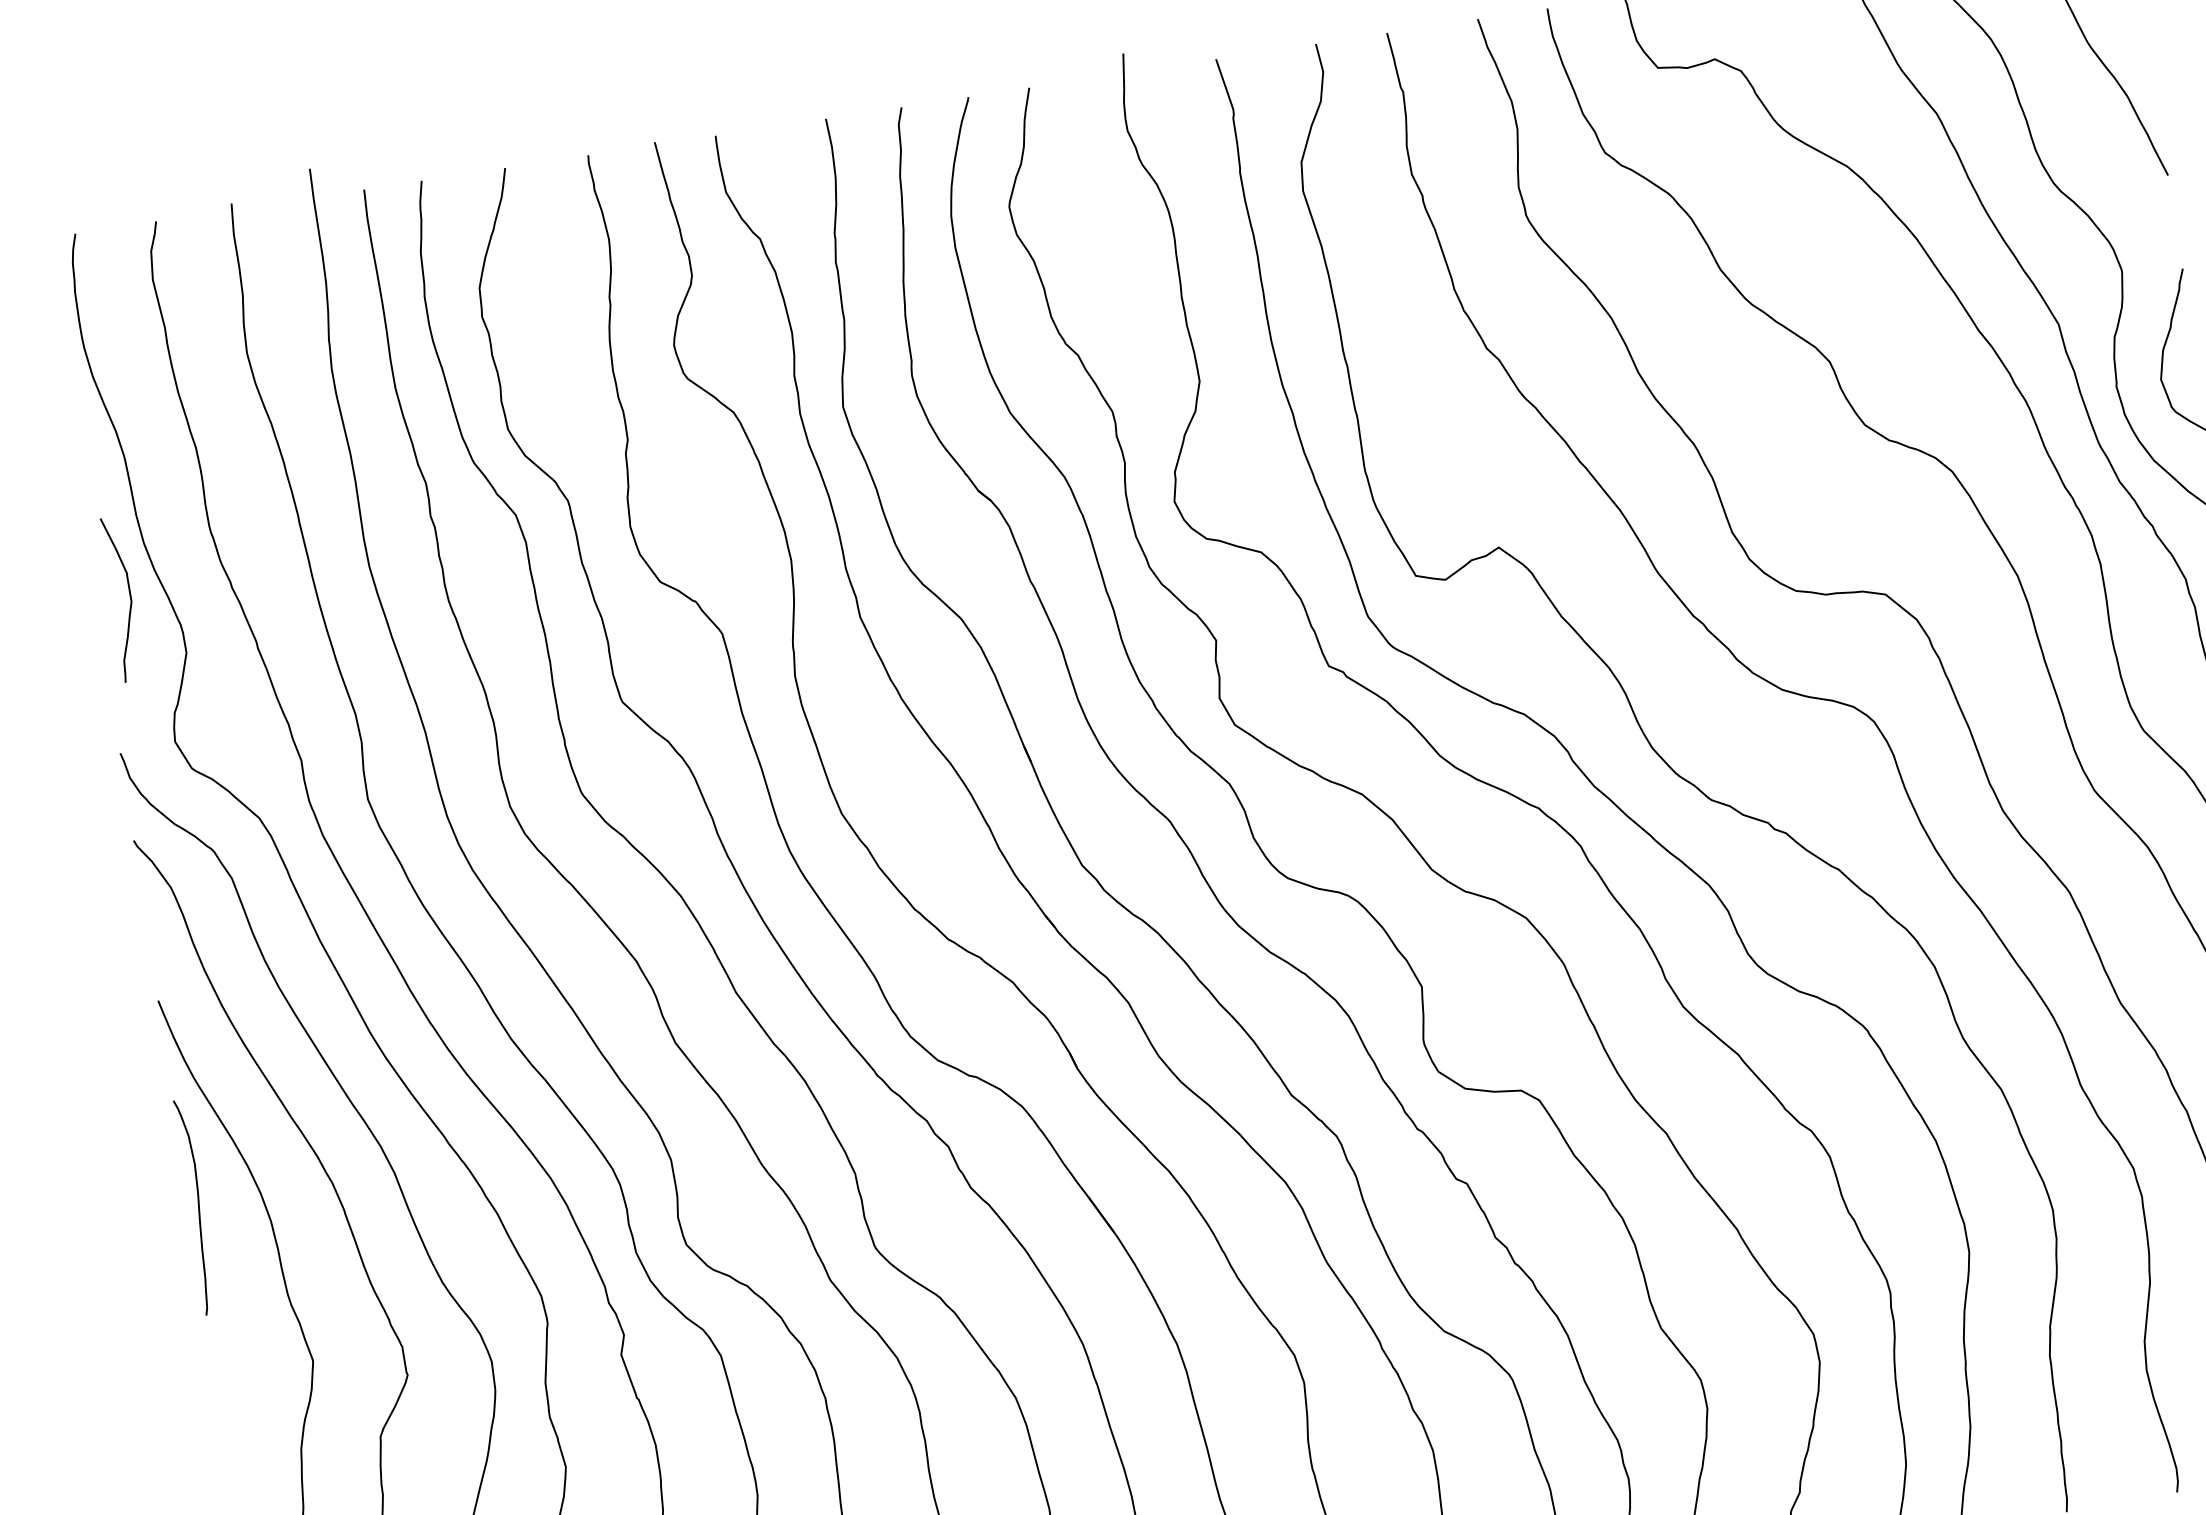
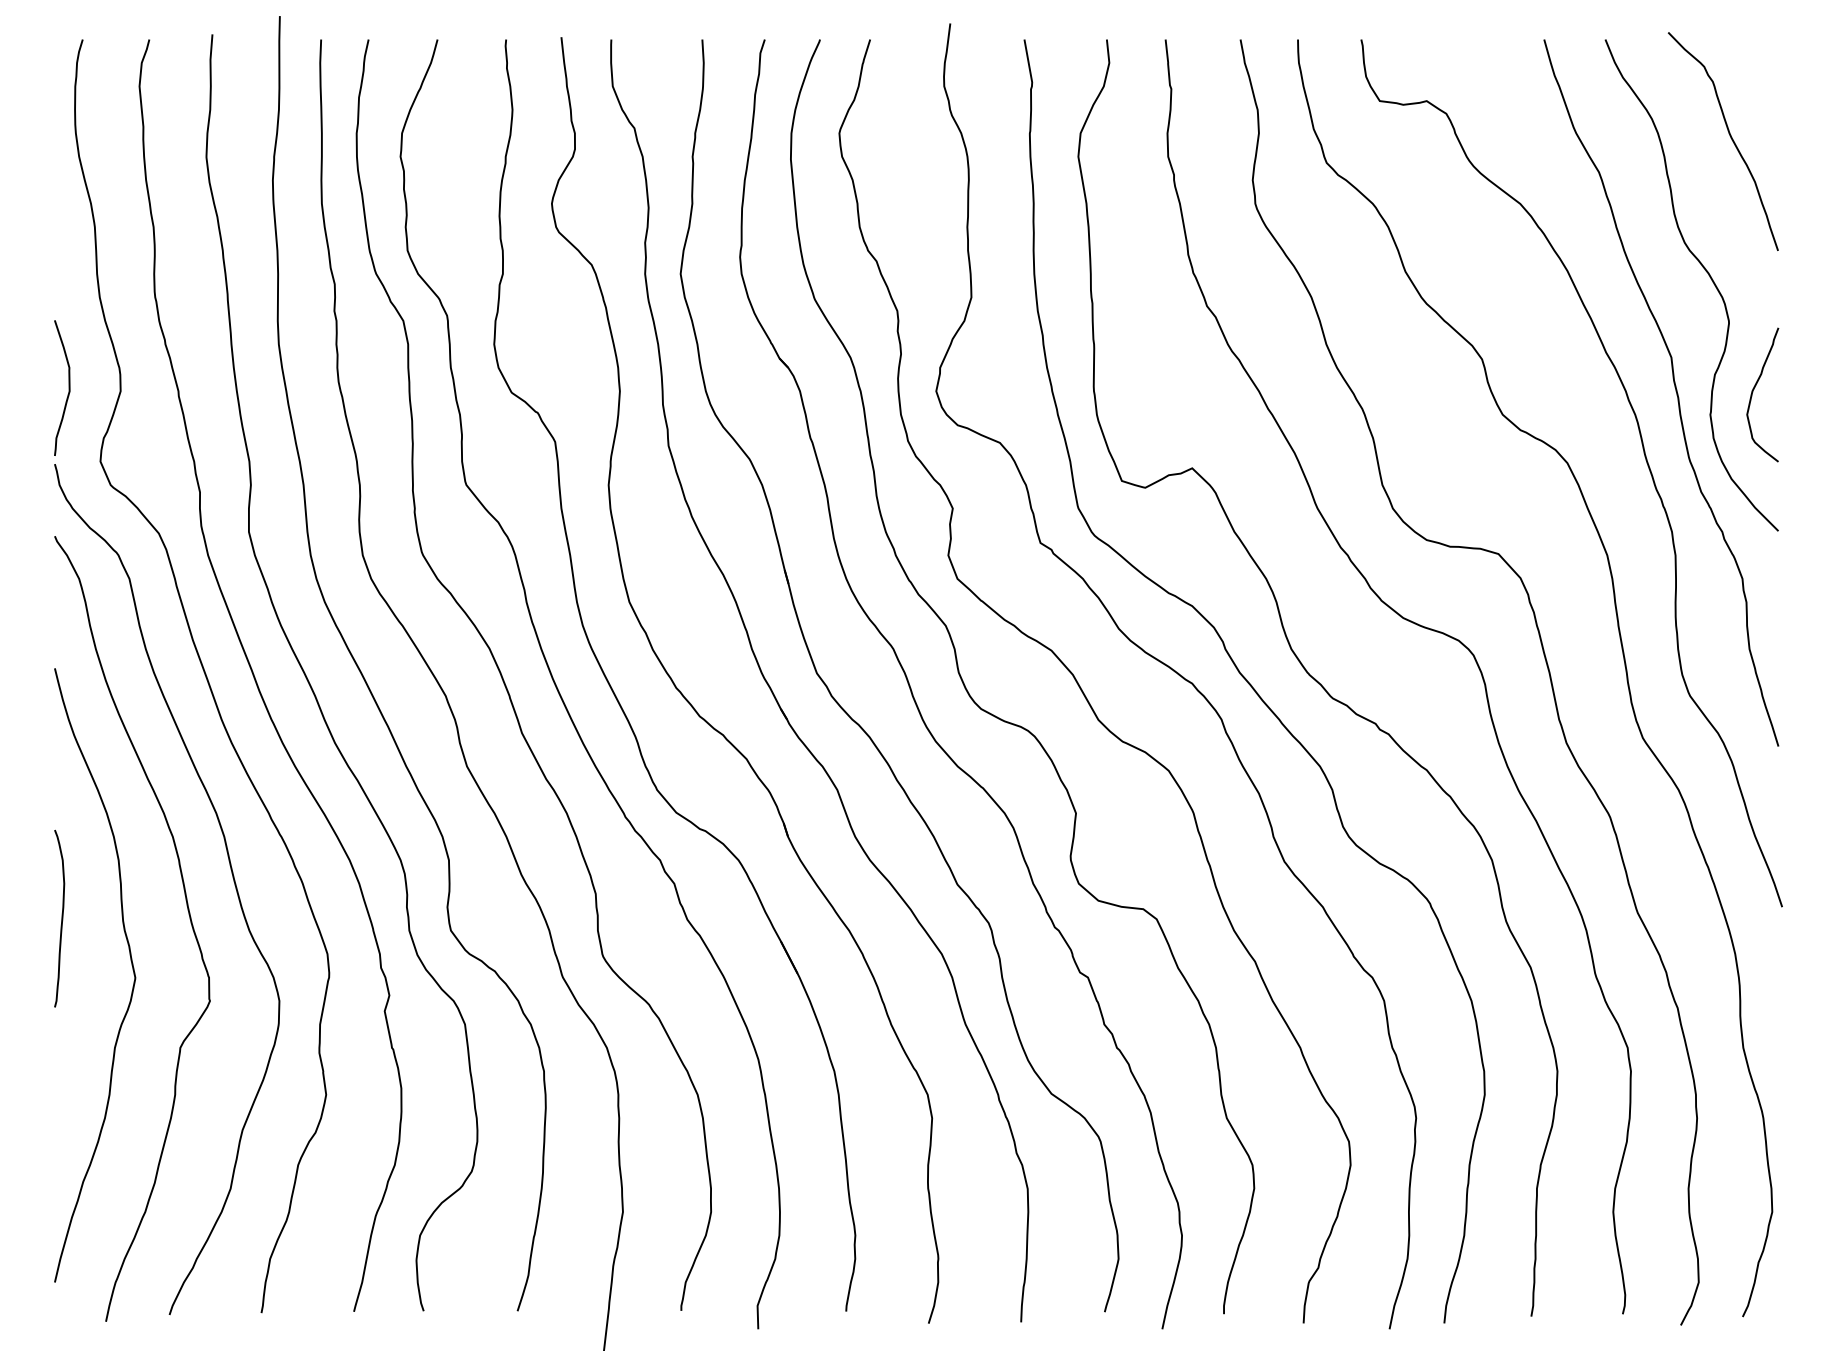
curve: (129, 597) -> (68, 387), moved
curve: (197, 1206) -> (61, 918), moved

